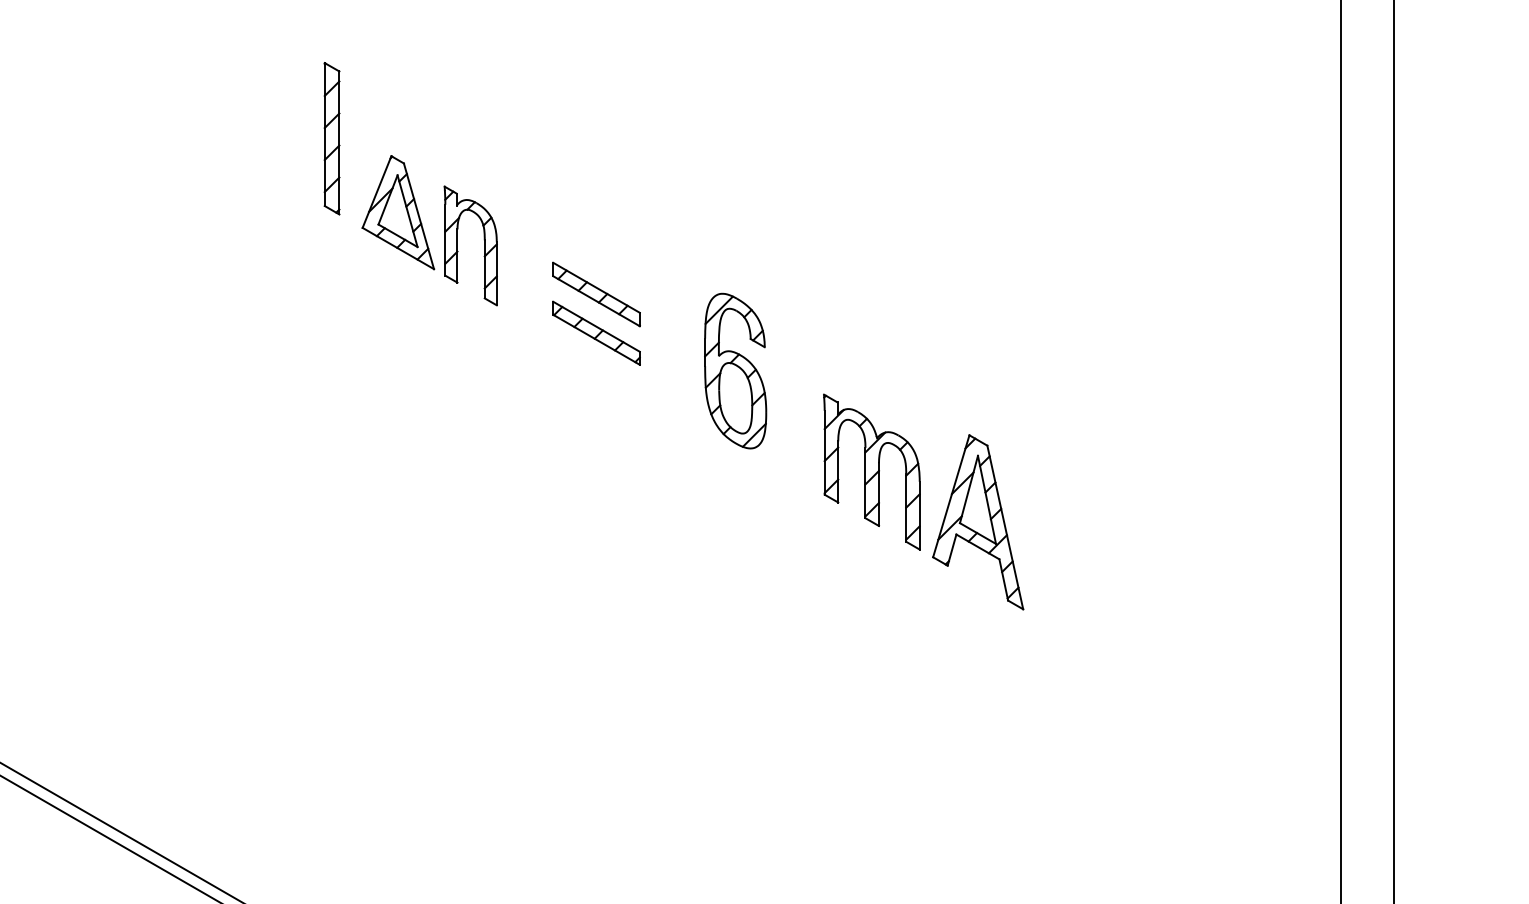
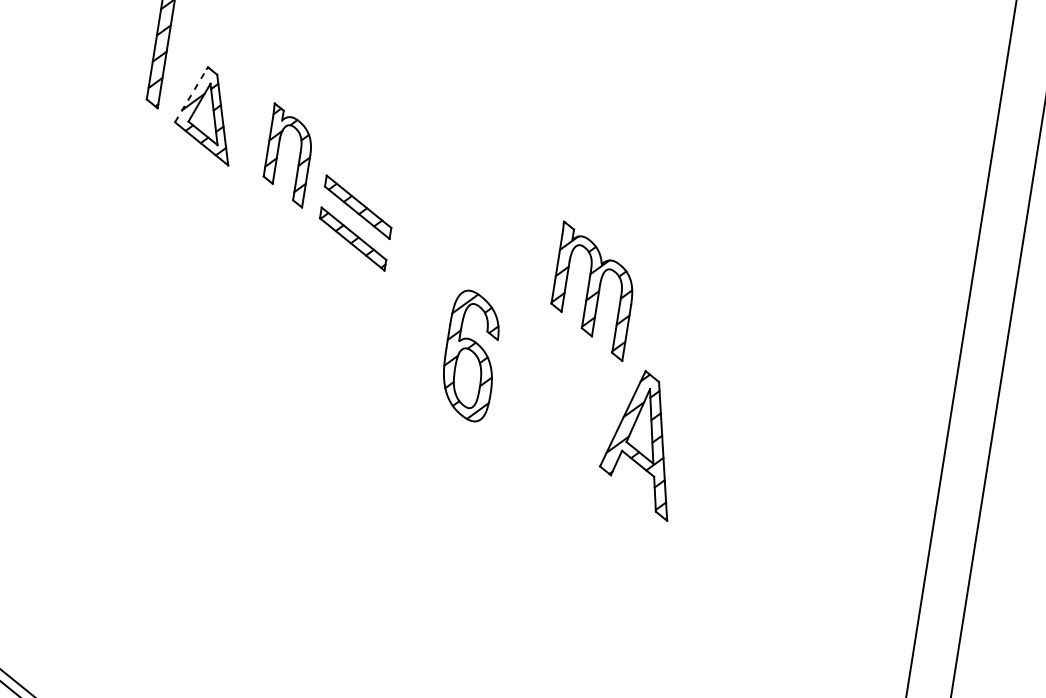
line: (377, 192) -> (191, 95), solid -> dashed
part: (457, 245) -> (277, 153), moved
part: (735, 370) -> (470, 355), moved
part: (871, 471) -> (592, 290), moved

